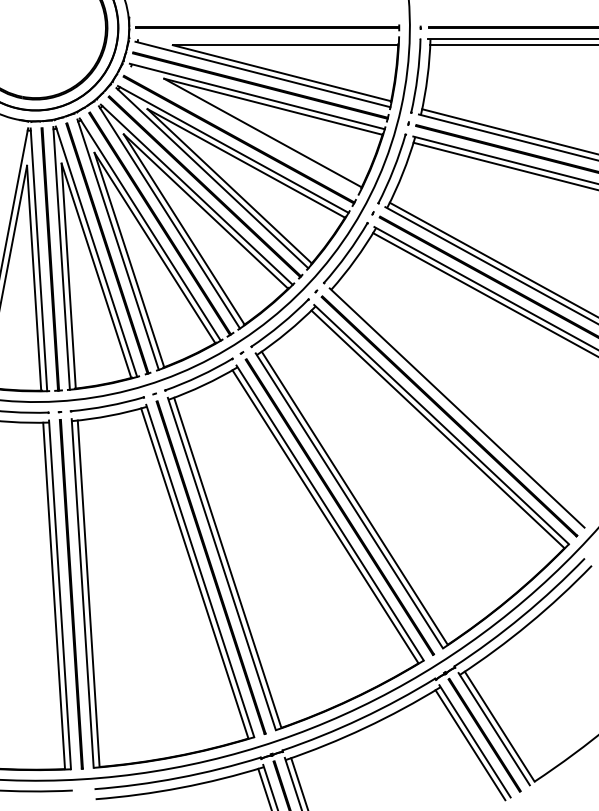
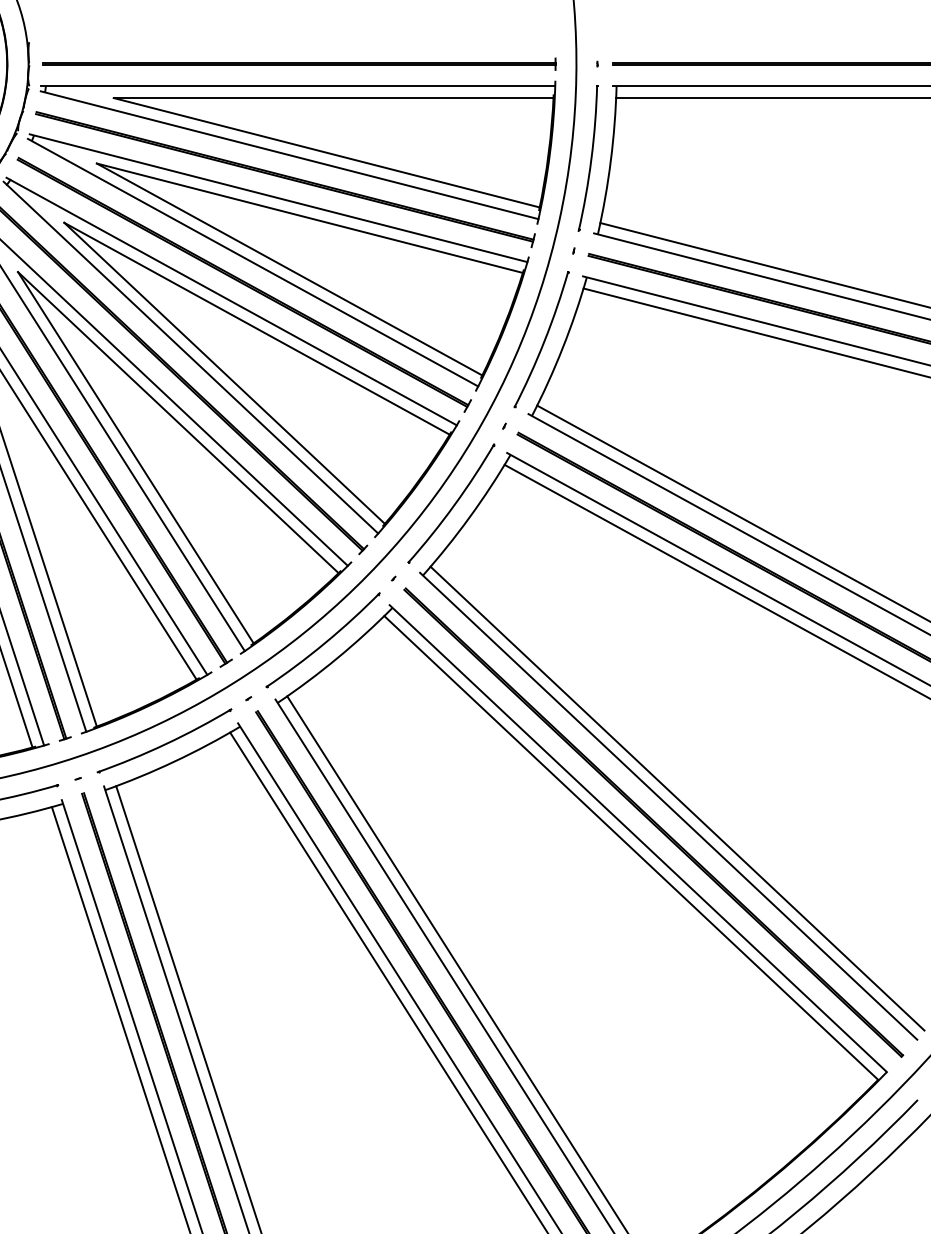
line: (267, 39) -> (298, 86), added
line: (243, 129) -> (251, 262), added
line: (461, 403) -> (677, 797), added

